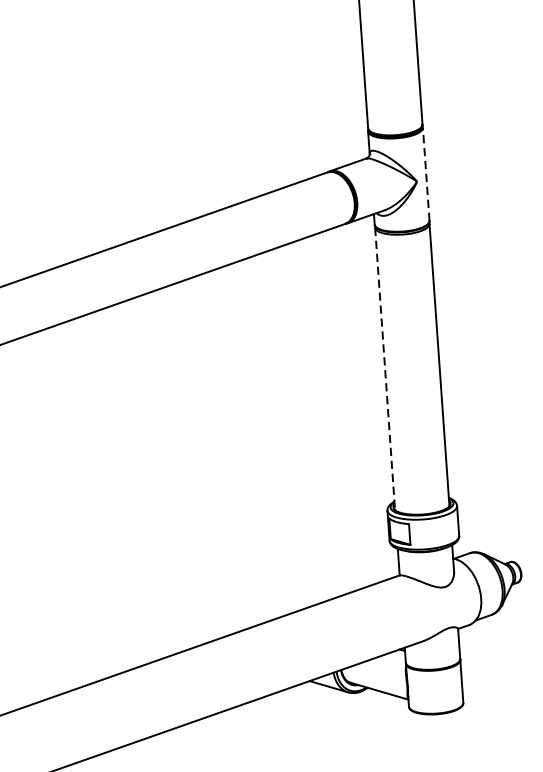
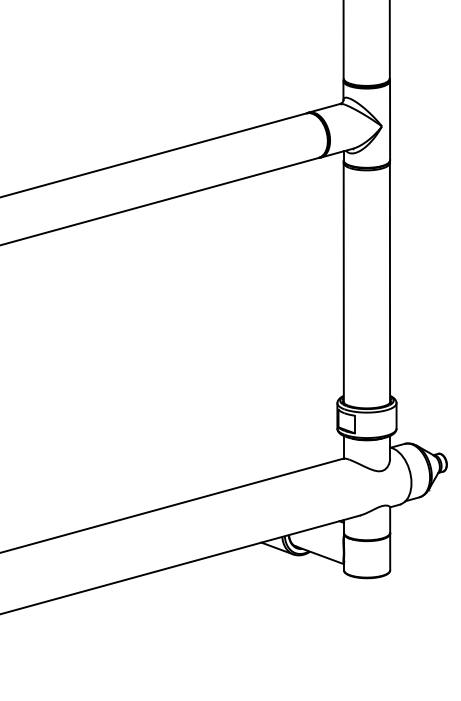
line: (426, 173) -> (390, 120), dashed -> solid
line: (384, 369) -> (343, 283), dashed -> solid

